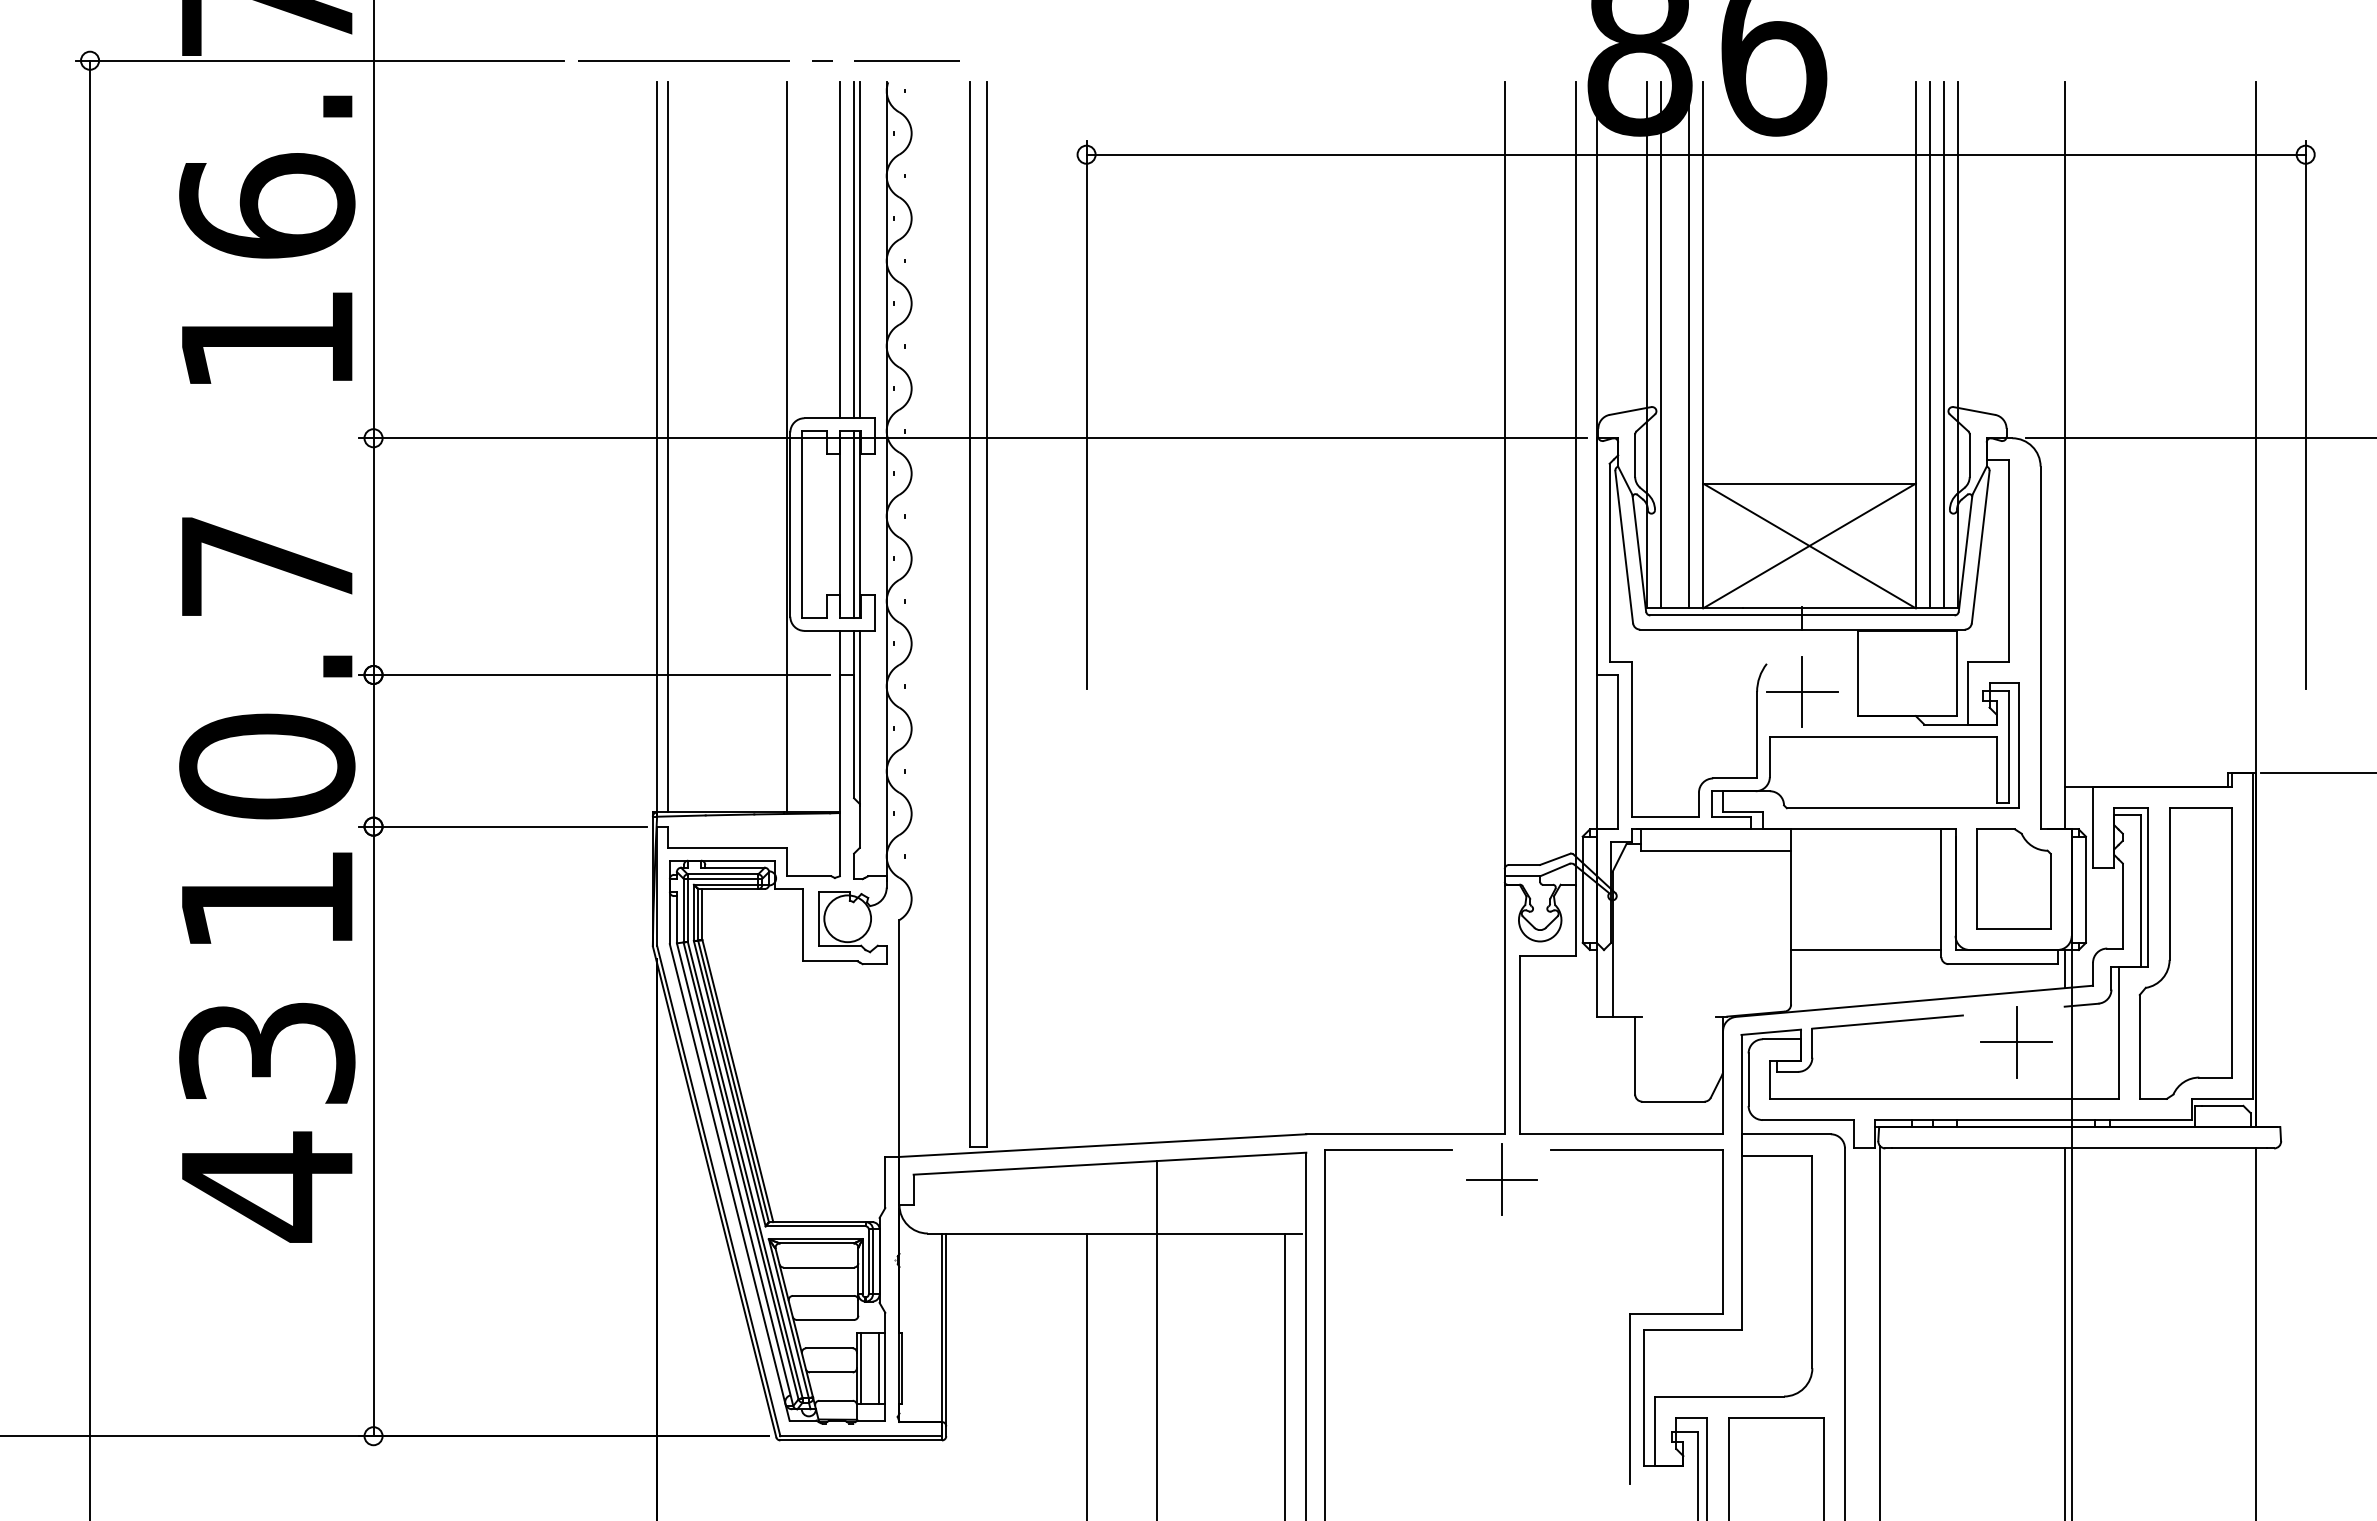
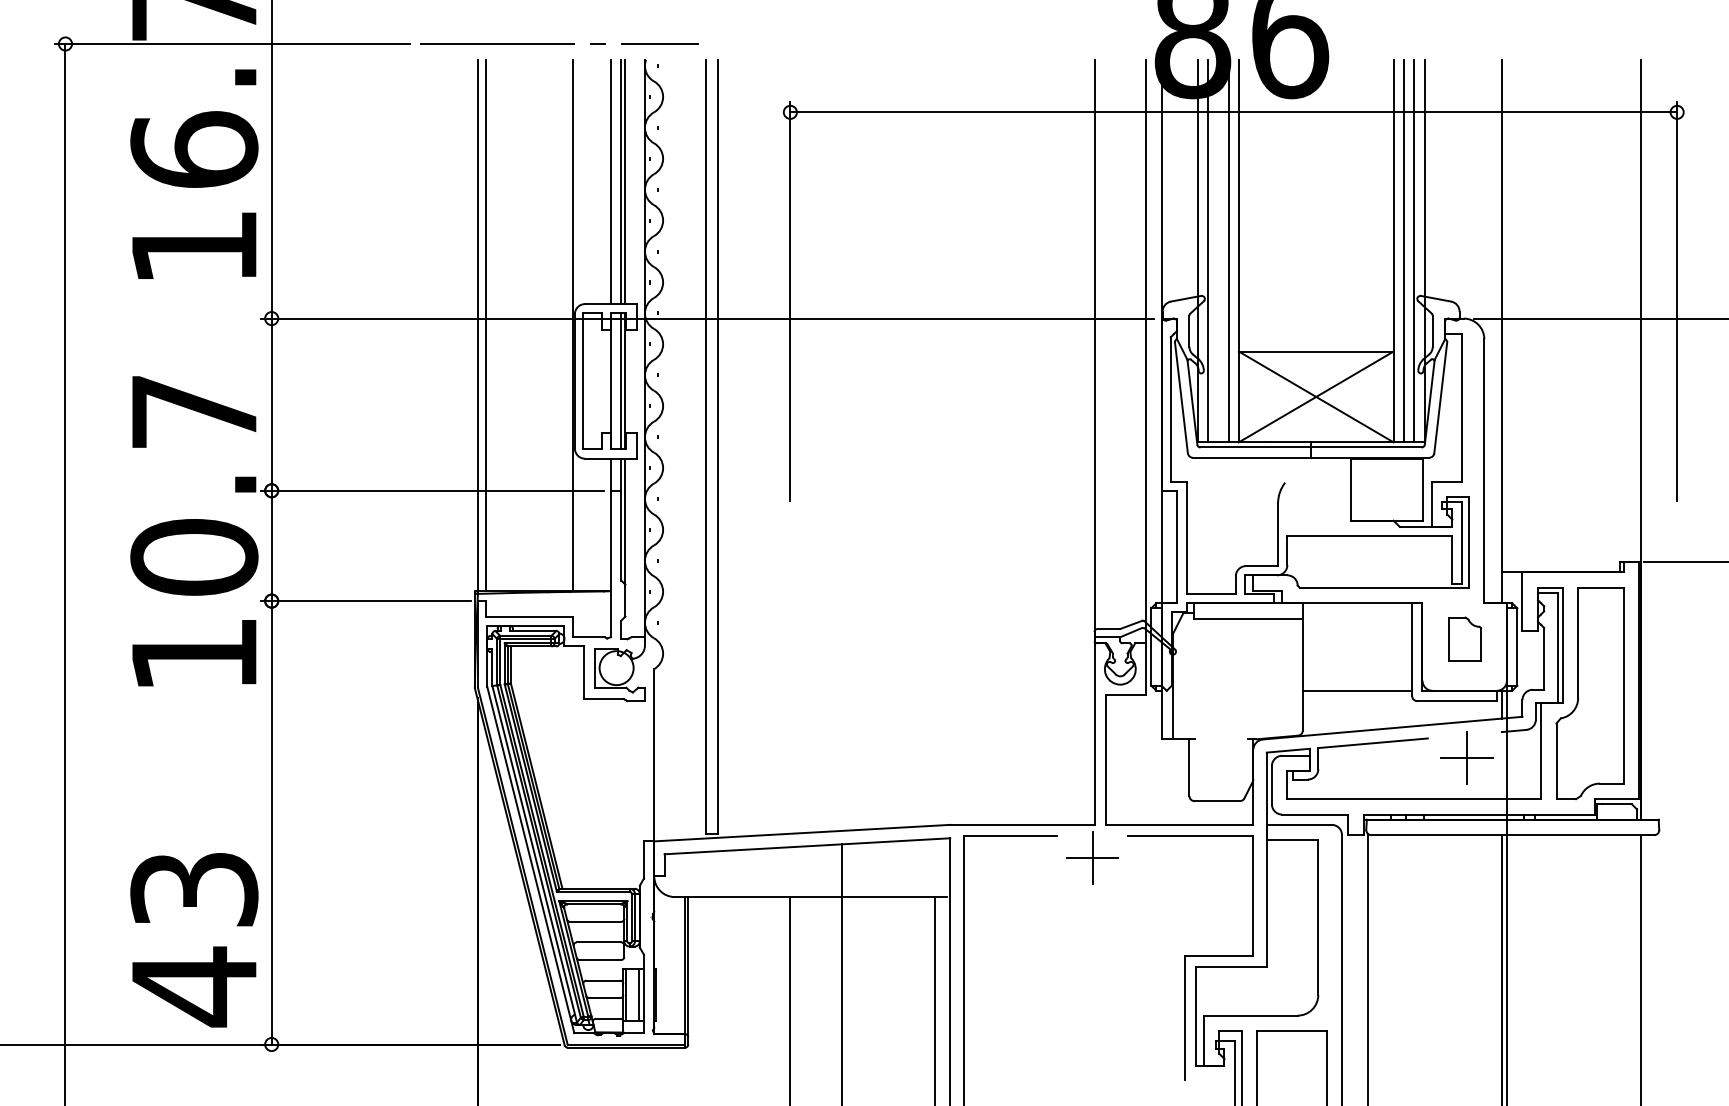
part: (1802, 691) -> (1311, 502), removed
part: (2013, 878) -> (1464, 638), size x0.6
text: (267, 1122) -> (194, 939), moved

